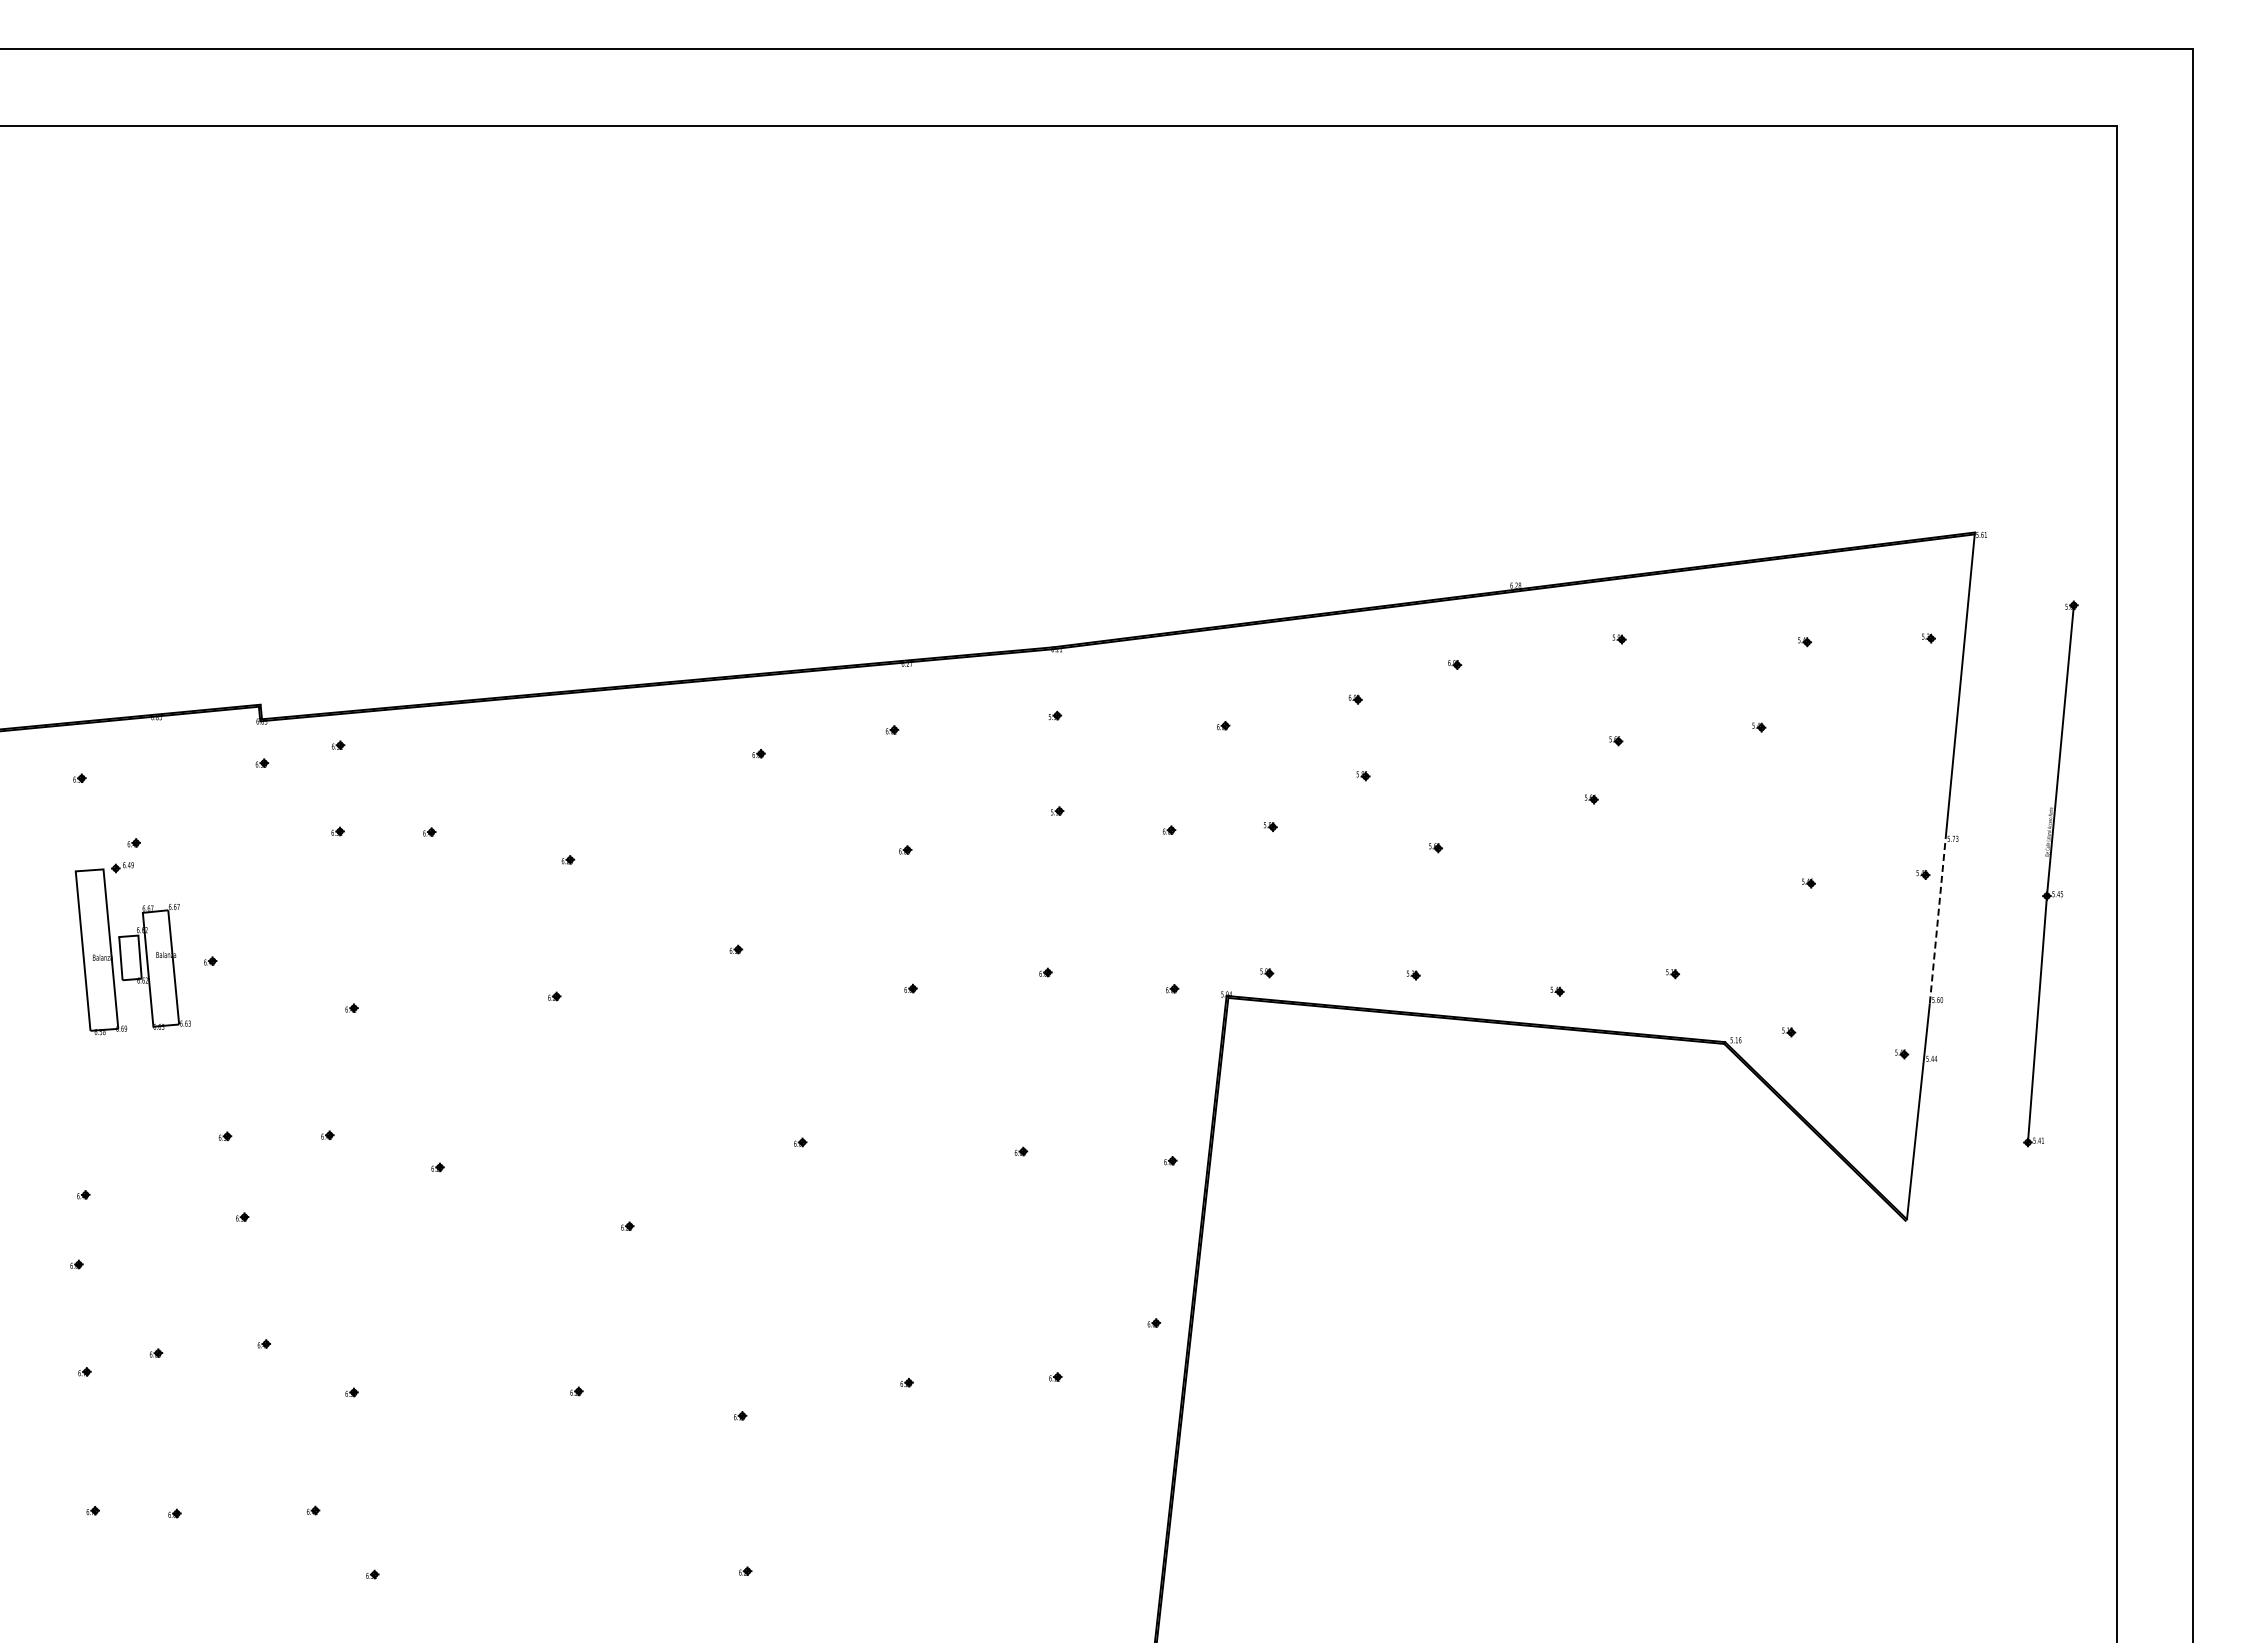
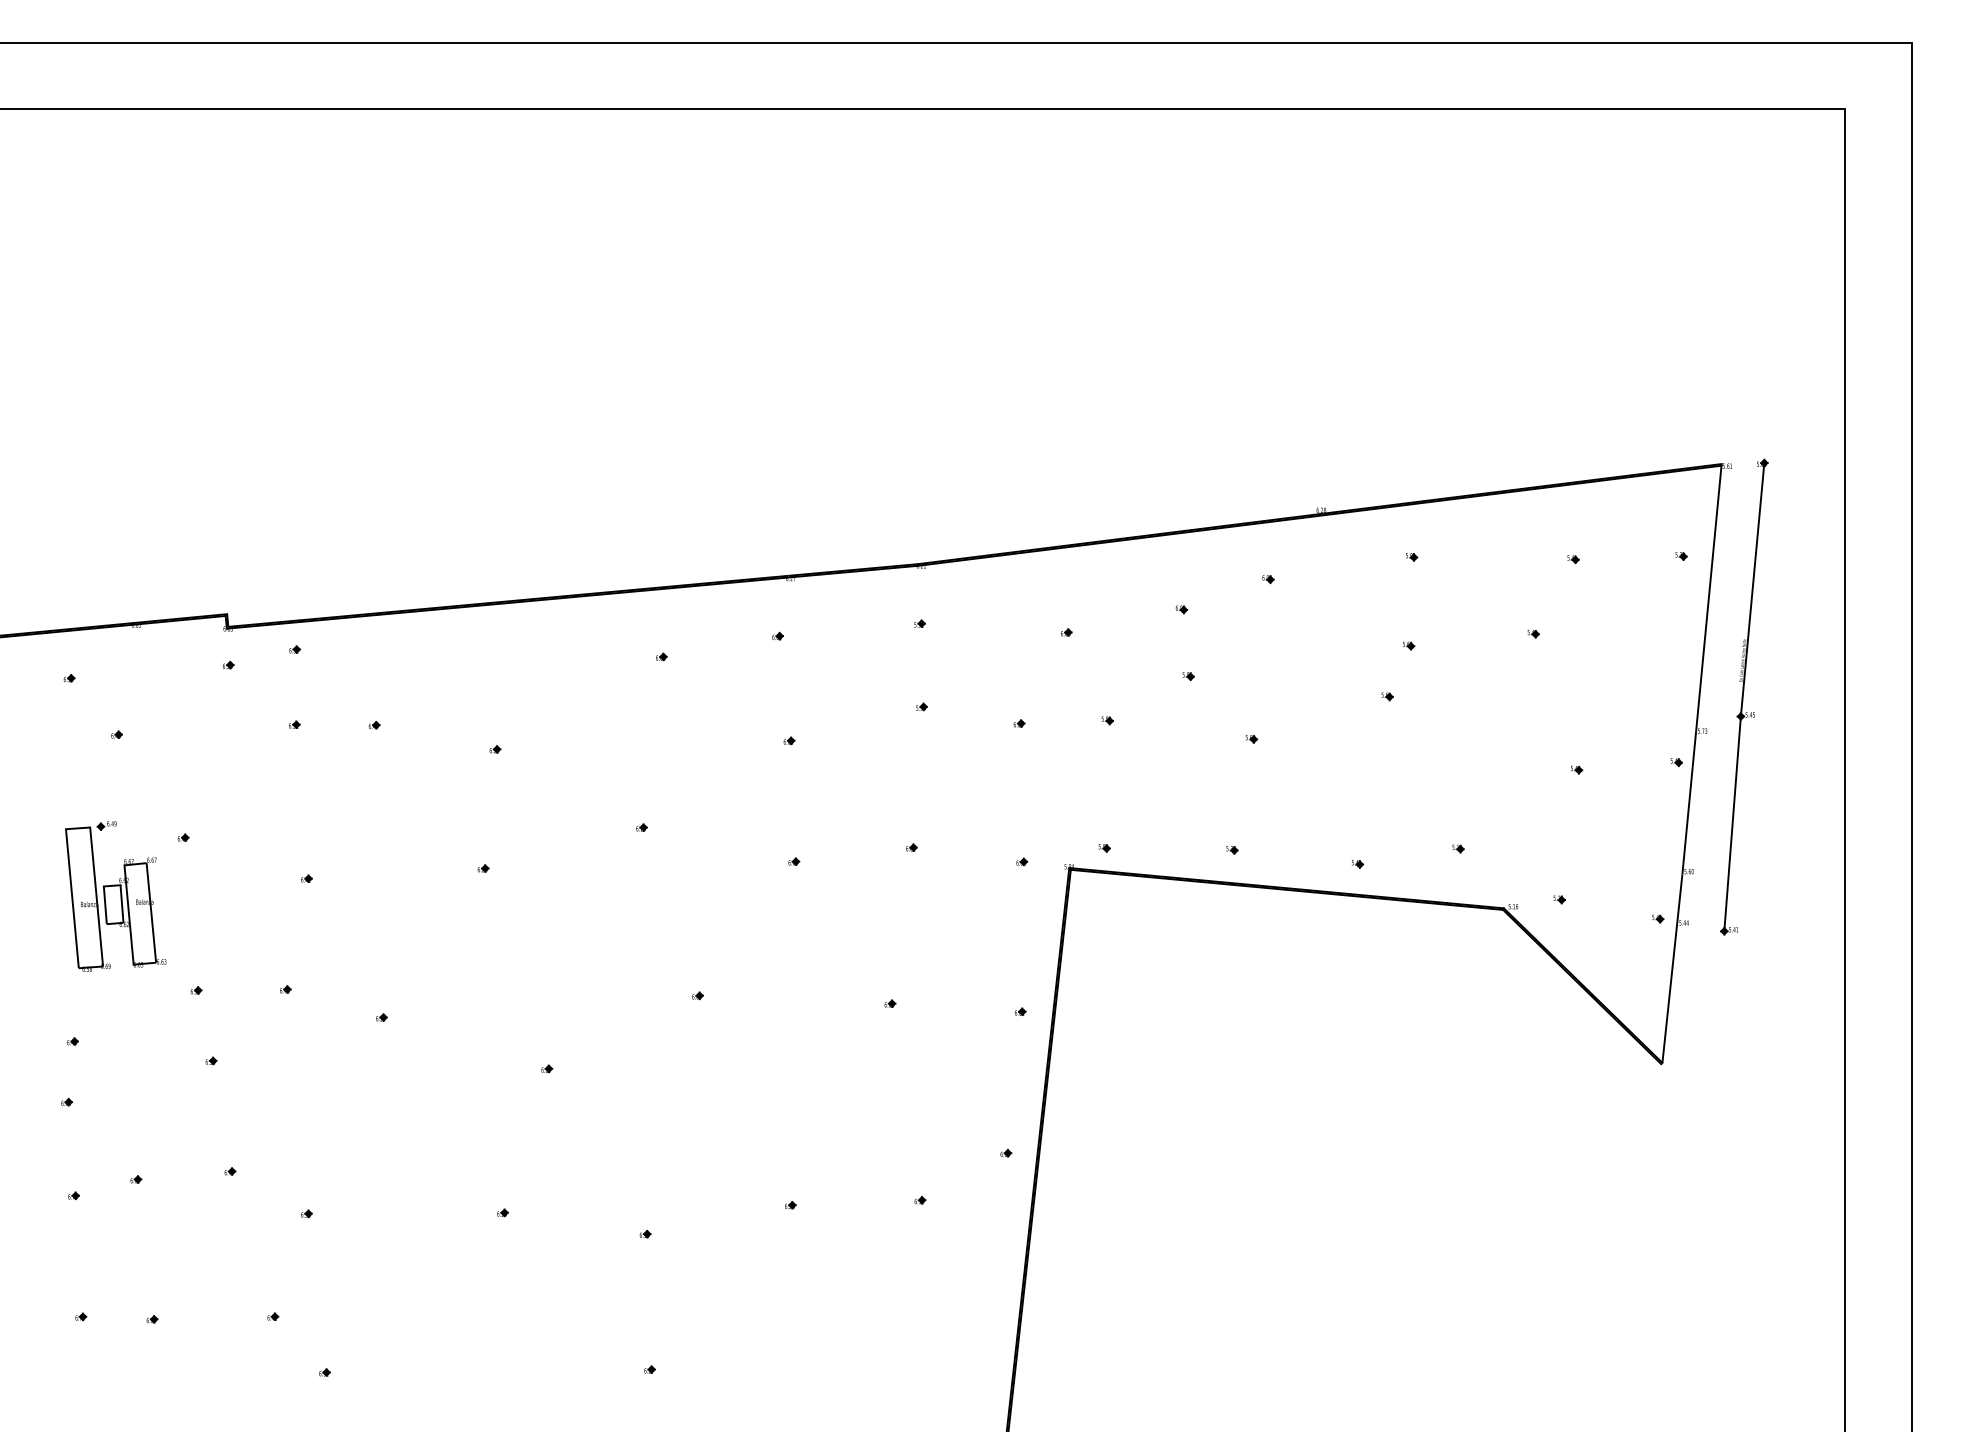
part: (2050, 873) -> (1743, 696), moved
line: (1937, 921) -> (1689, 803), dashed -> solid
part: (132, 948) -> (115, 896), moved

